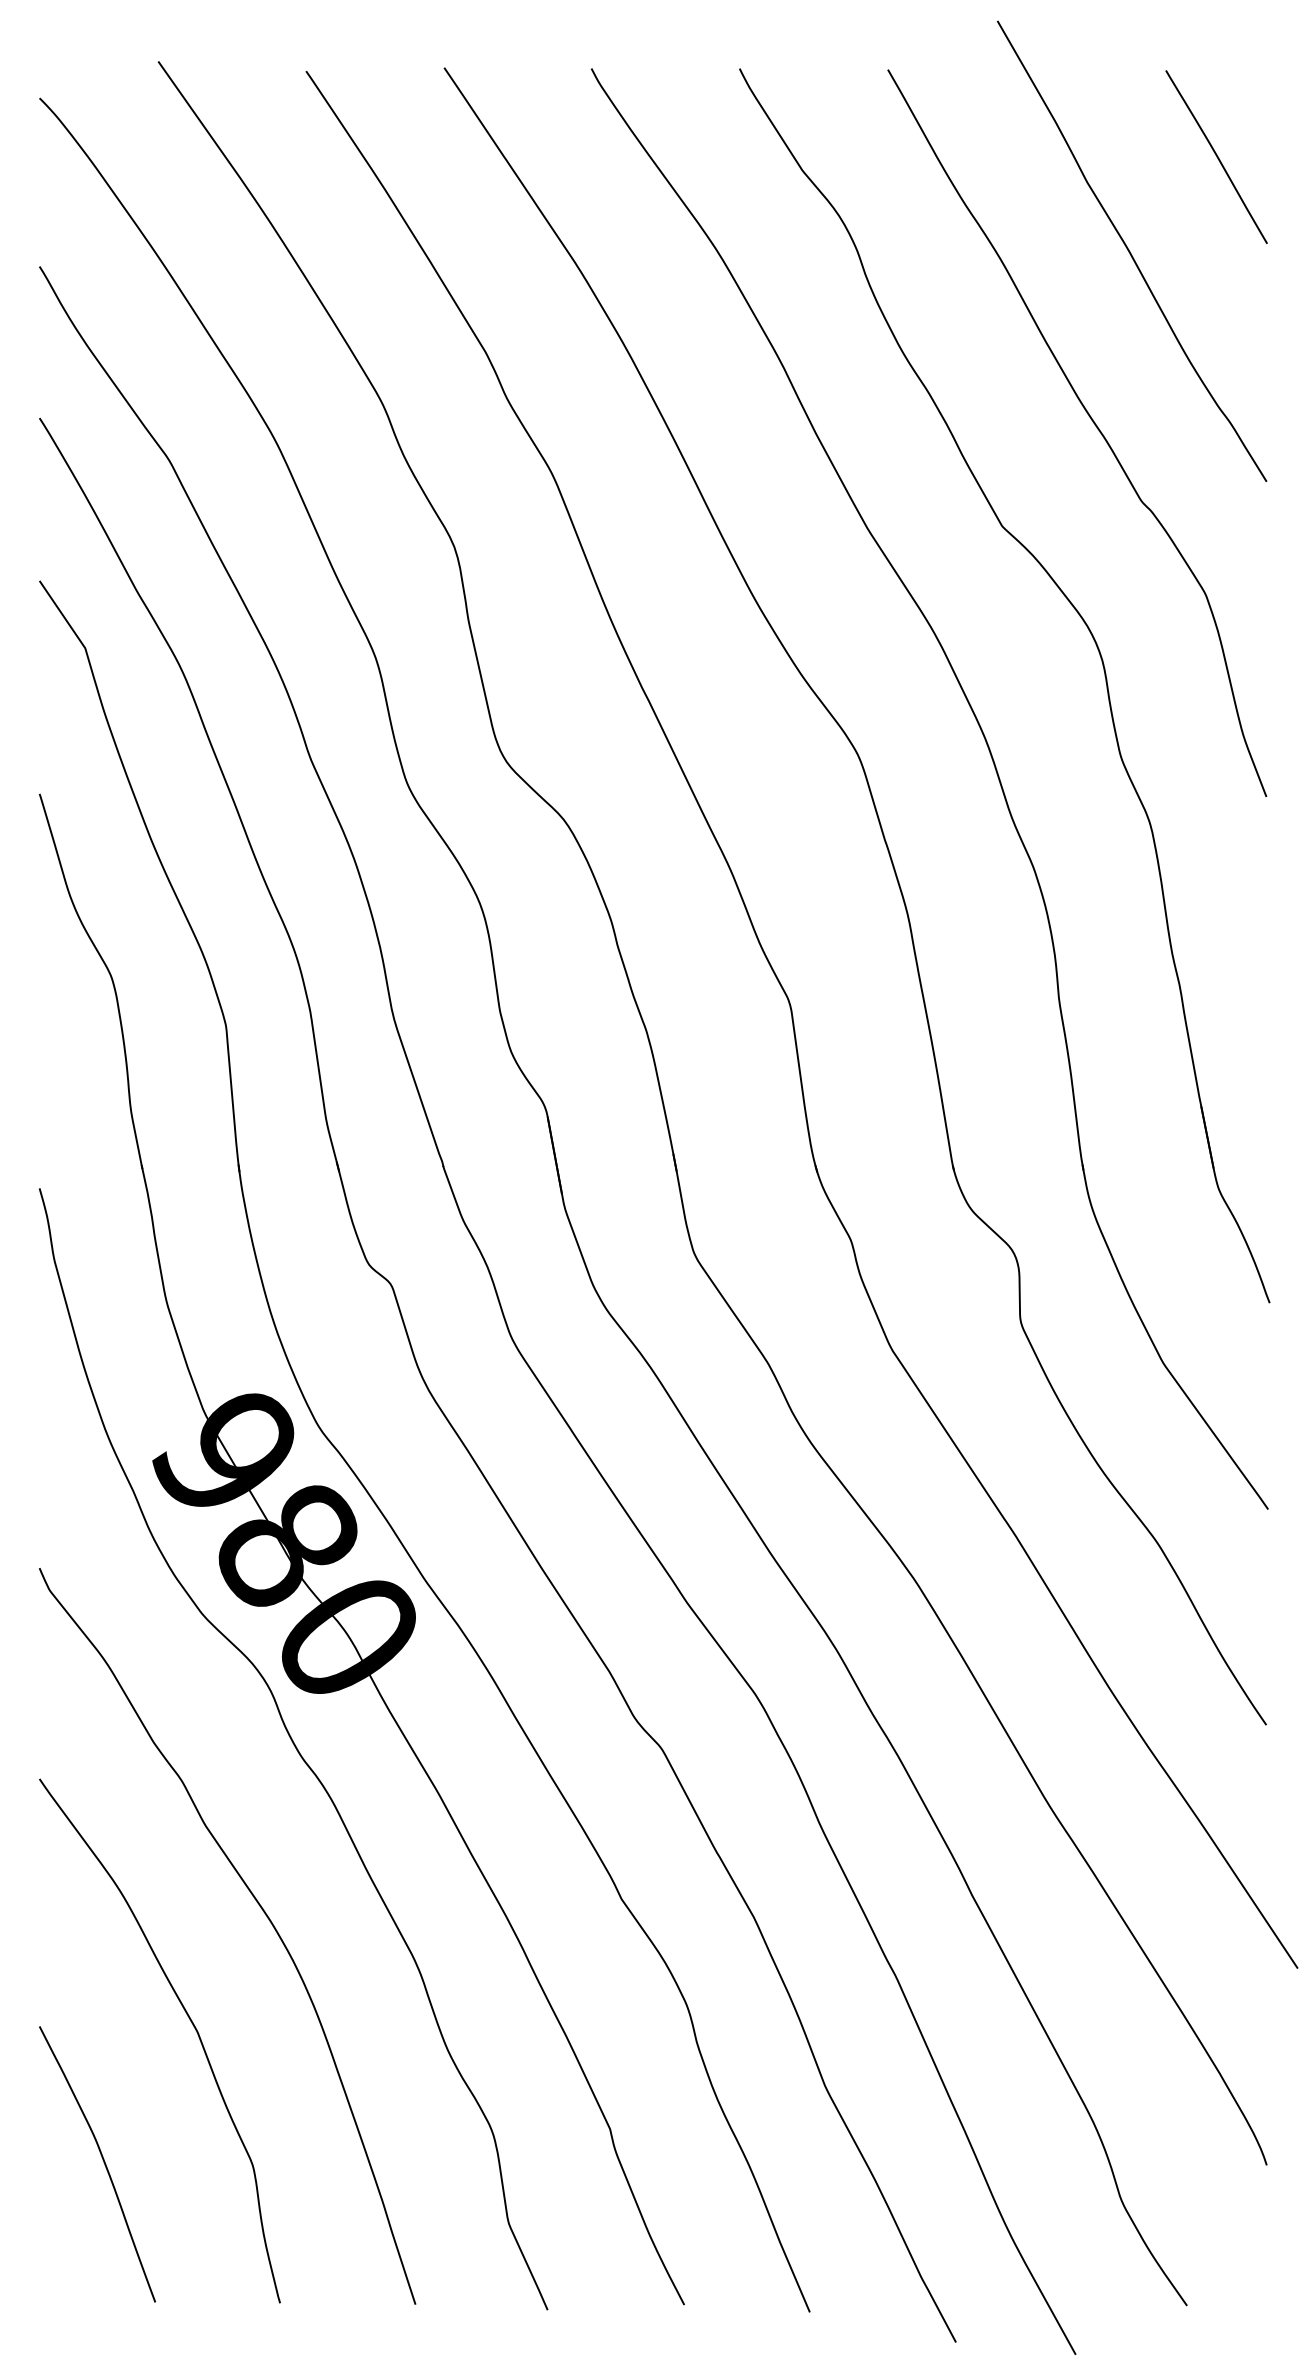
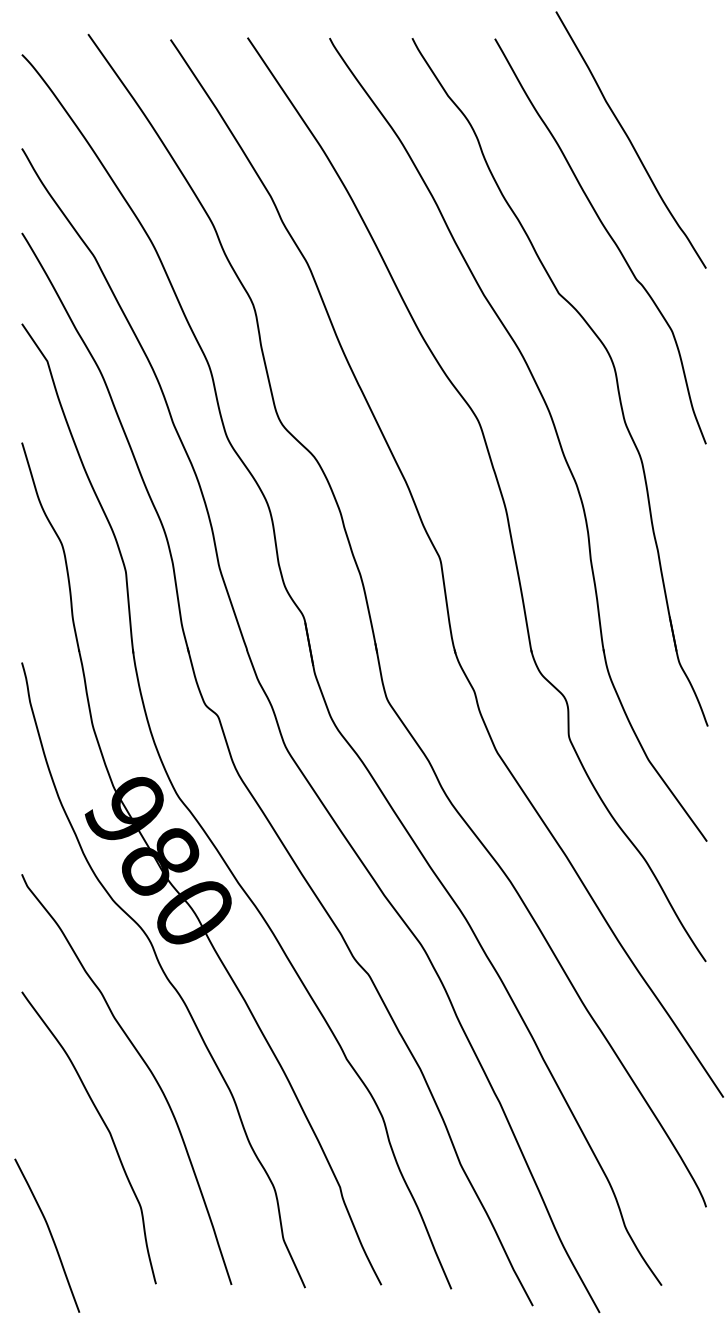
line: (1217, 157) -> (678, 87), removed
curve: (101, 2160) -> (49, 1233), moved

